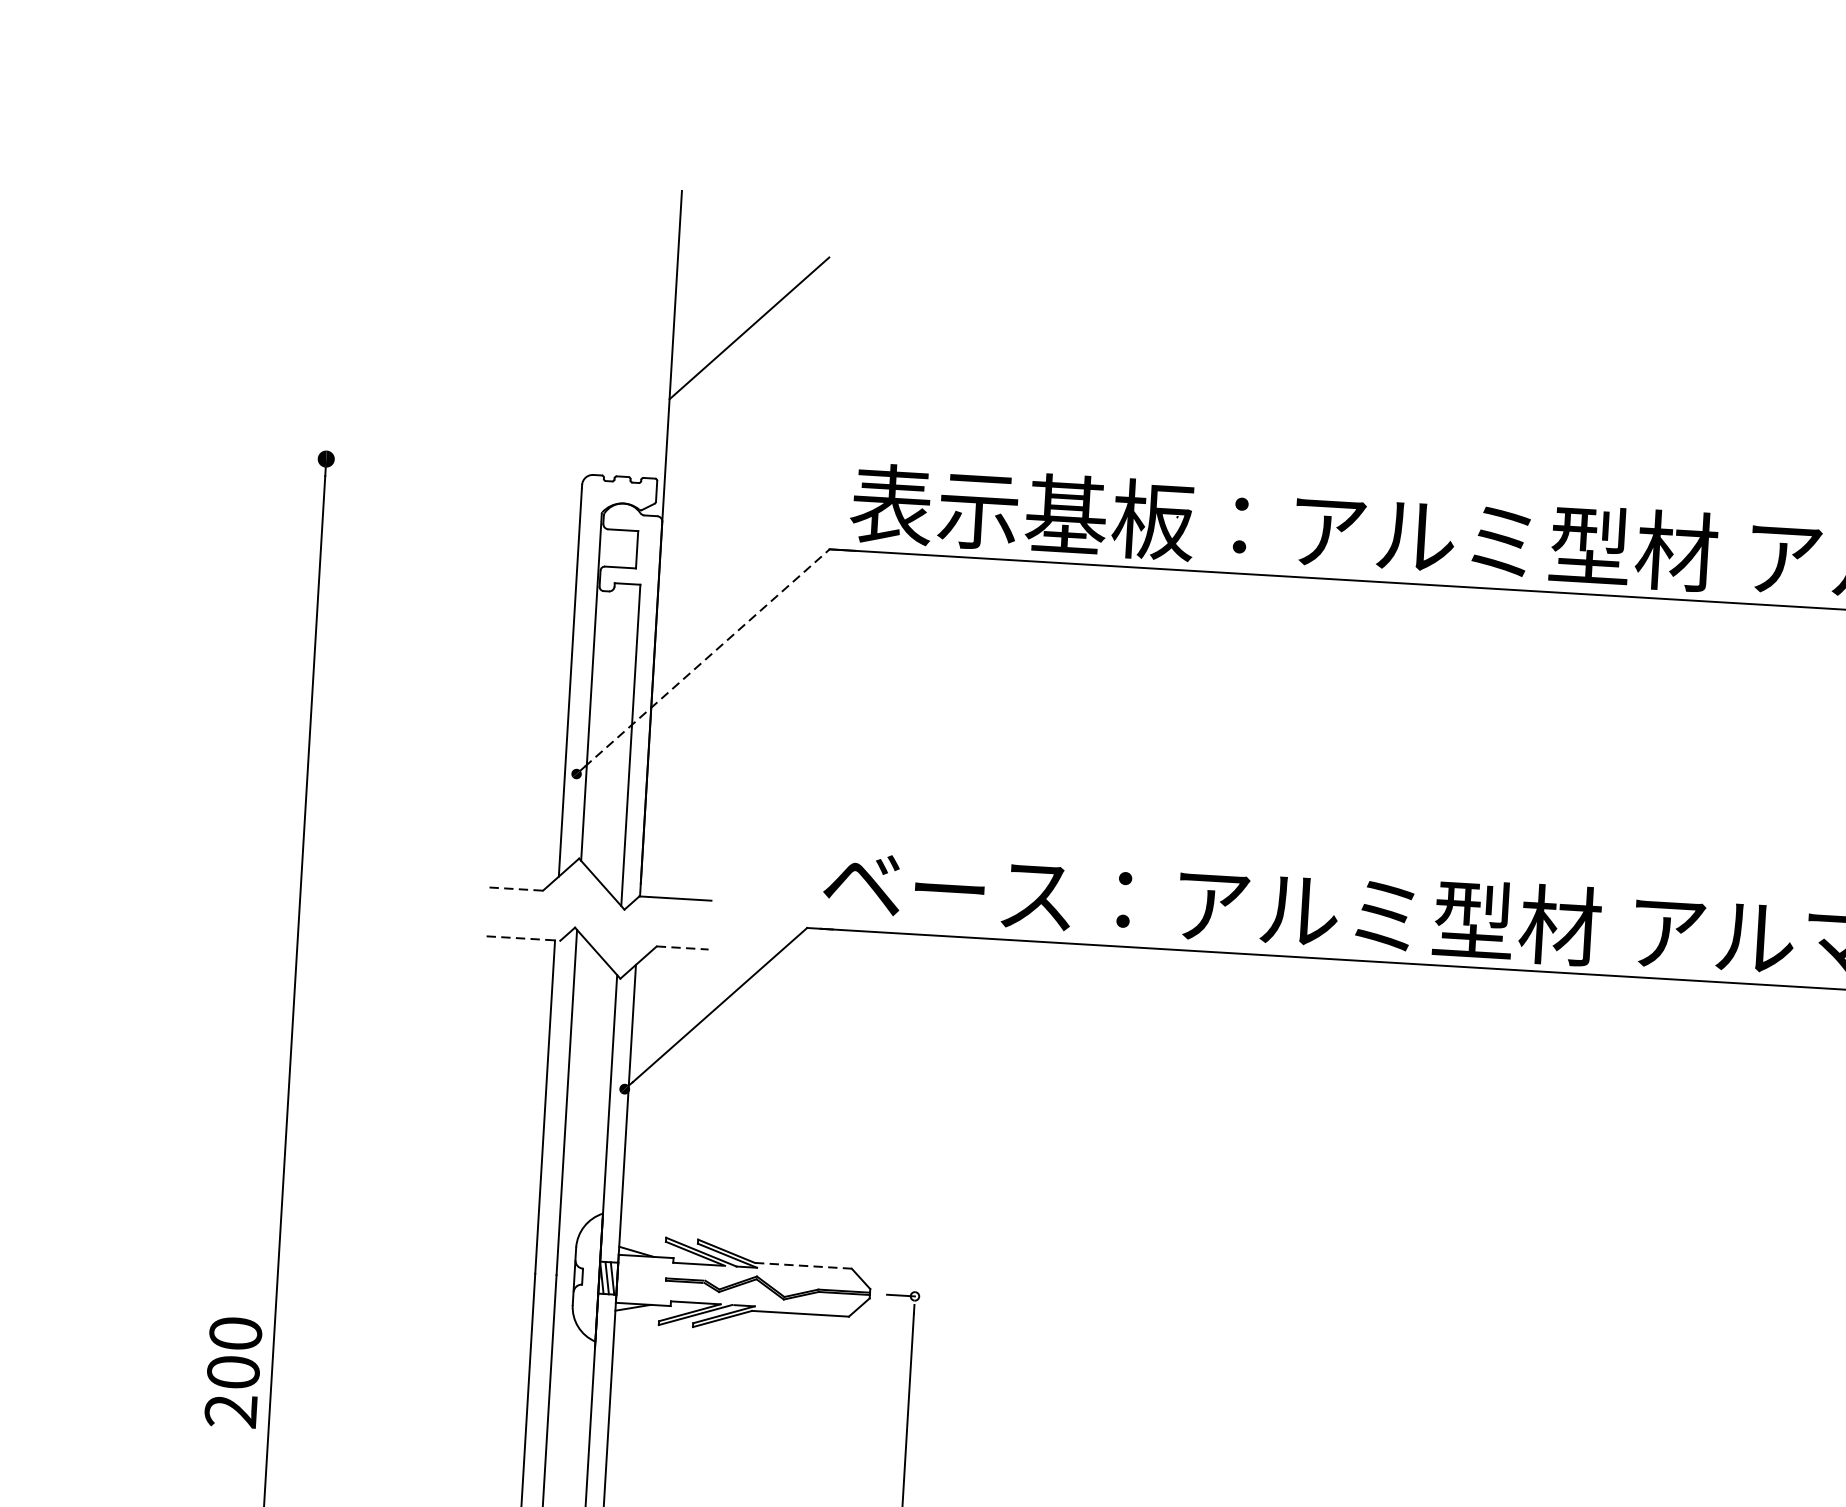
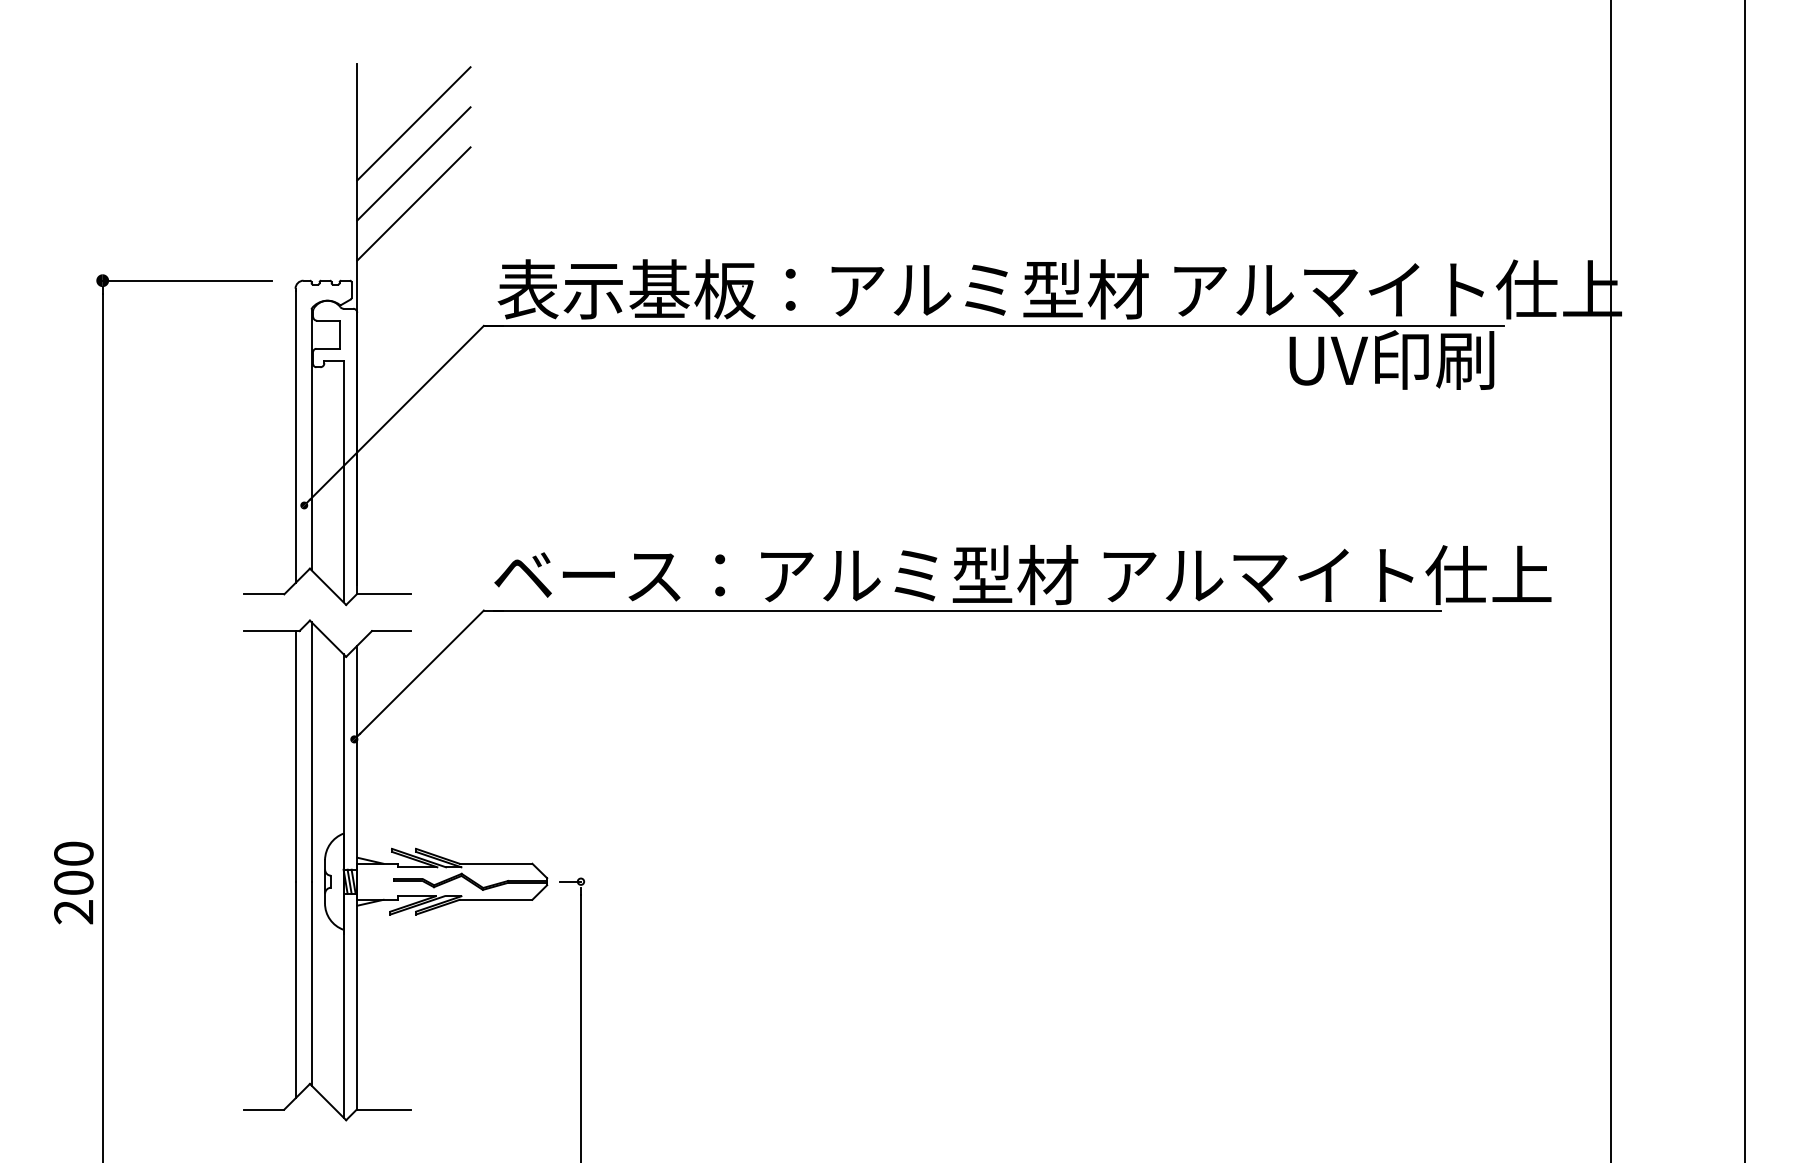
line: (752, 274) -> (413, 123), added
line: (745, 380) -> (413, 203), added
line: (437, 465) -> (186, 280), added
line: (706, 657) -> (396, 412), dashed -> solid
line: (516, 889) -> (264, 594), dashed -> solid
line: (523, 939) -> (271, 631), dashed -> solid
line: (682, 948) -> (391, 631), dashed -> solid
line: (804, 1265) -> (496, 863), dashed -> solid
text: (233, 1371) -> (73, 882), moved

